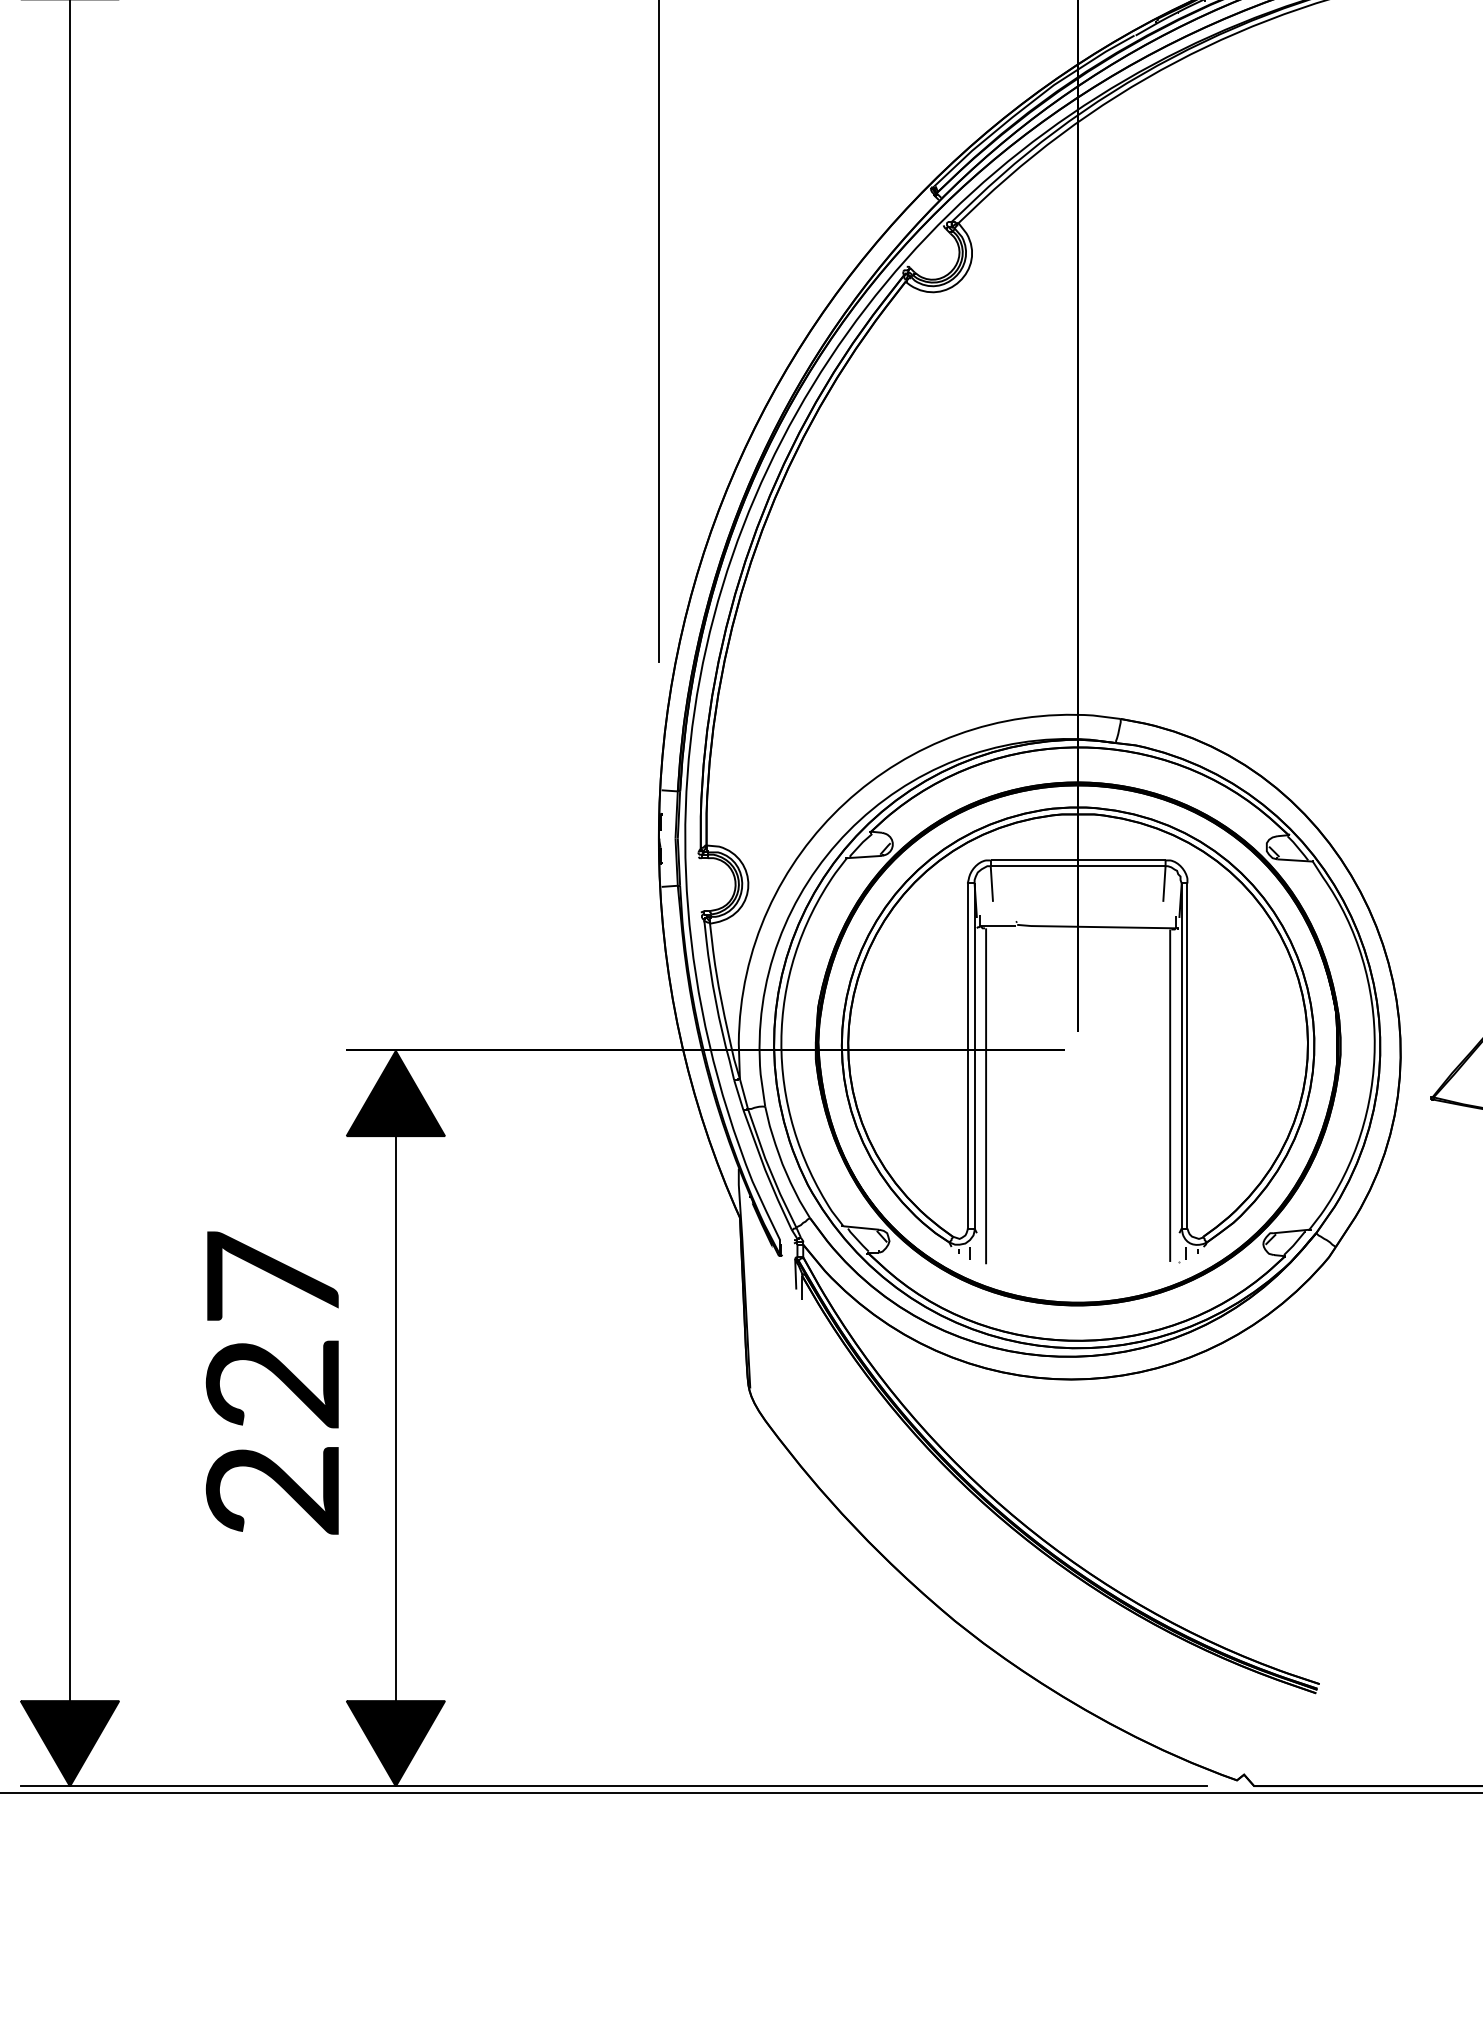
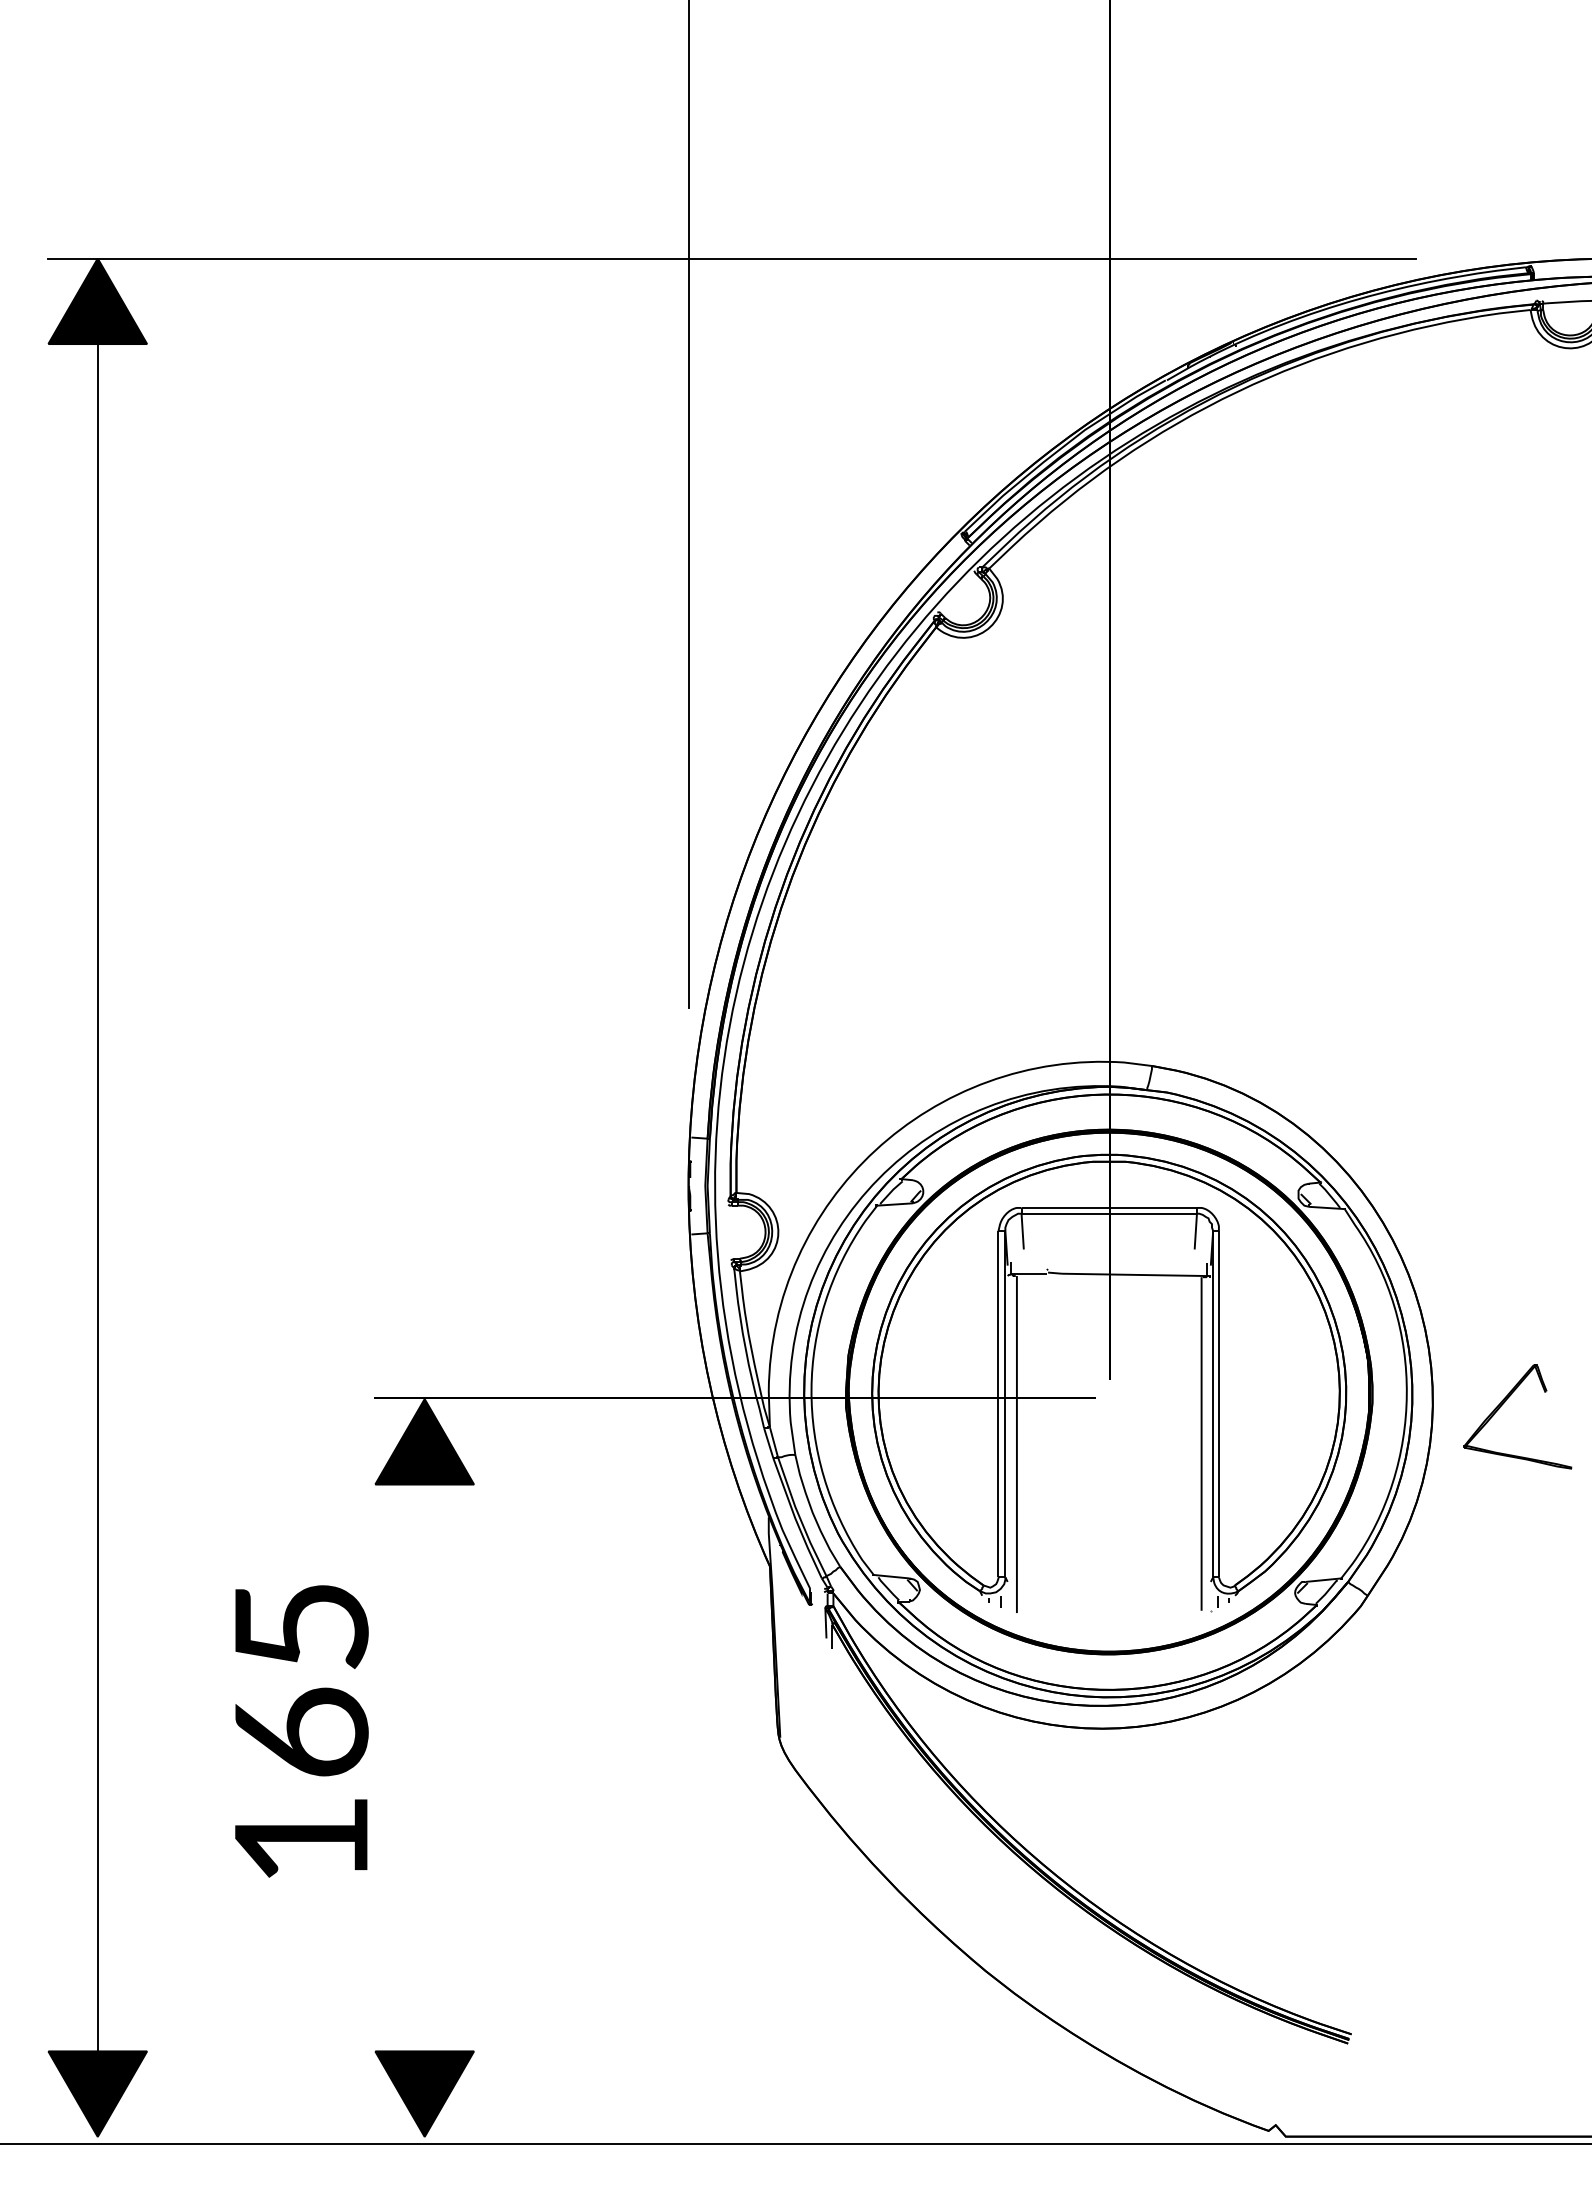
text: (273, 1383) -> (301, 1732), 227 -> 165
line: (395, 1418) -> (424, 1767), removed
line: (613, 1785) -> (643, 2136), removed

